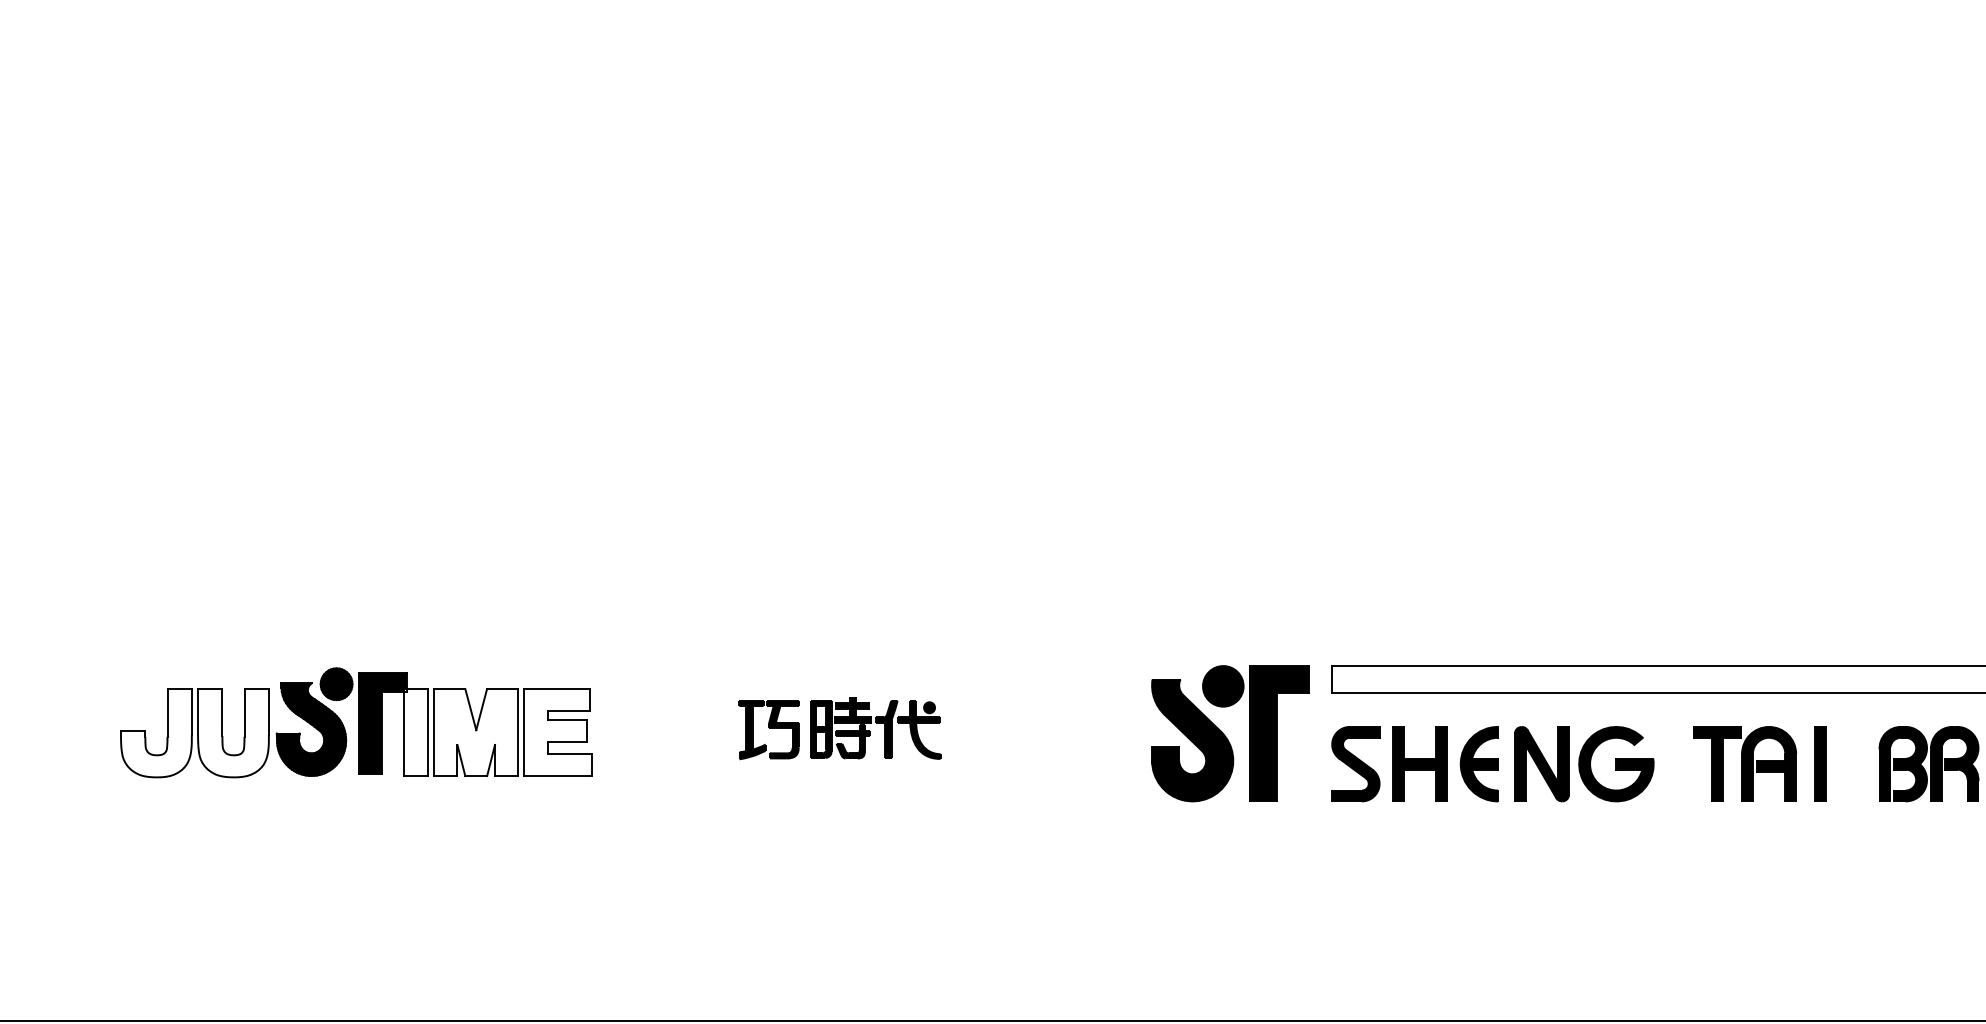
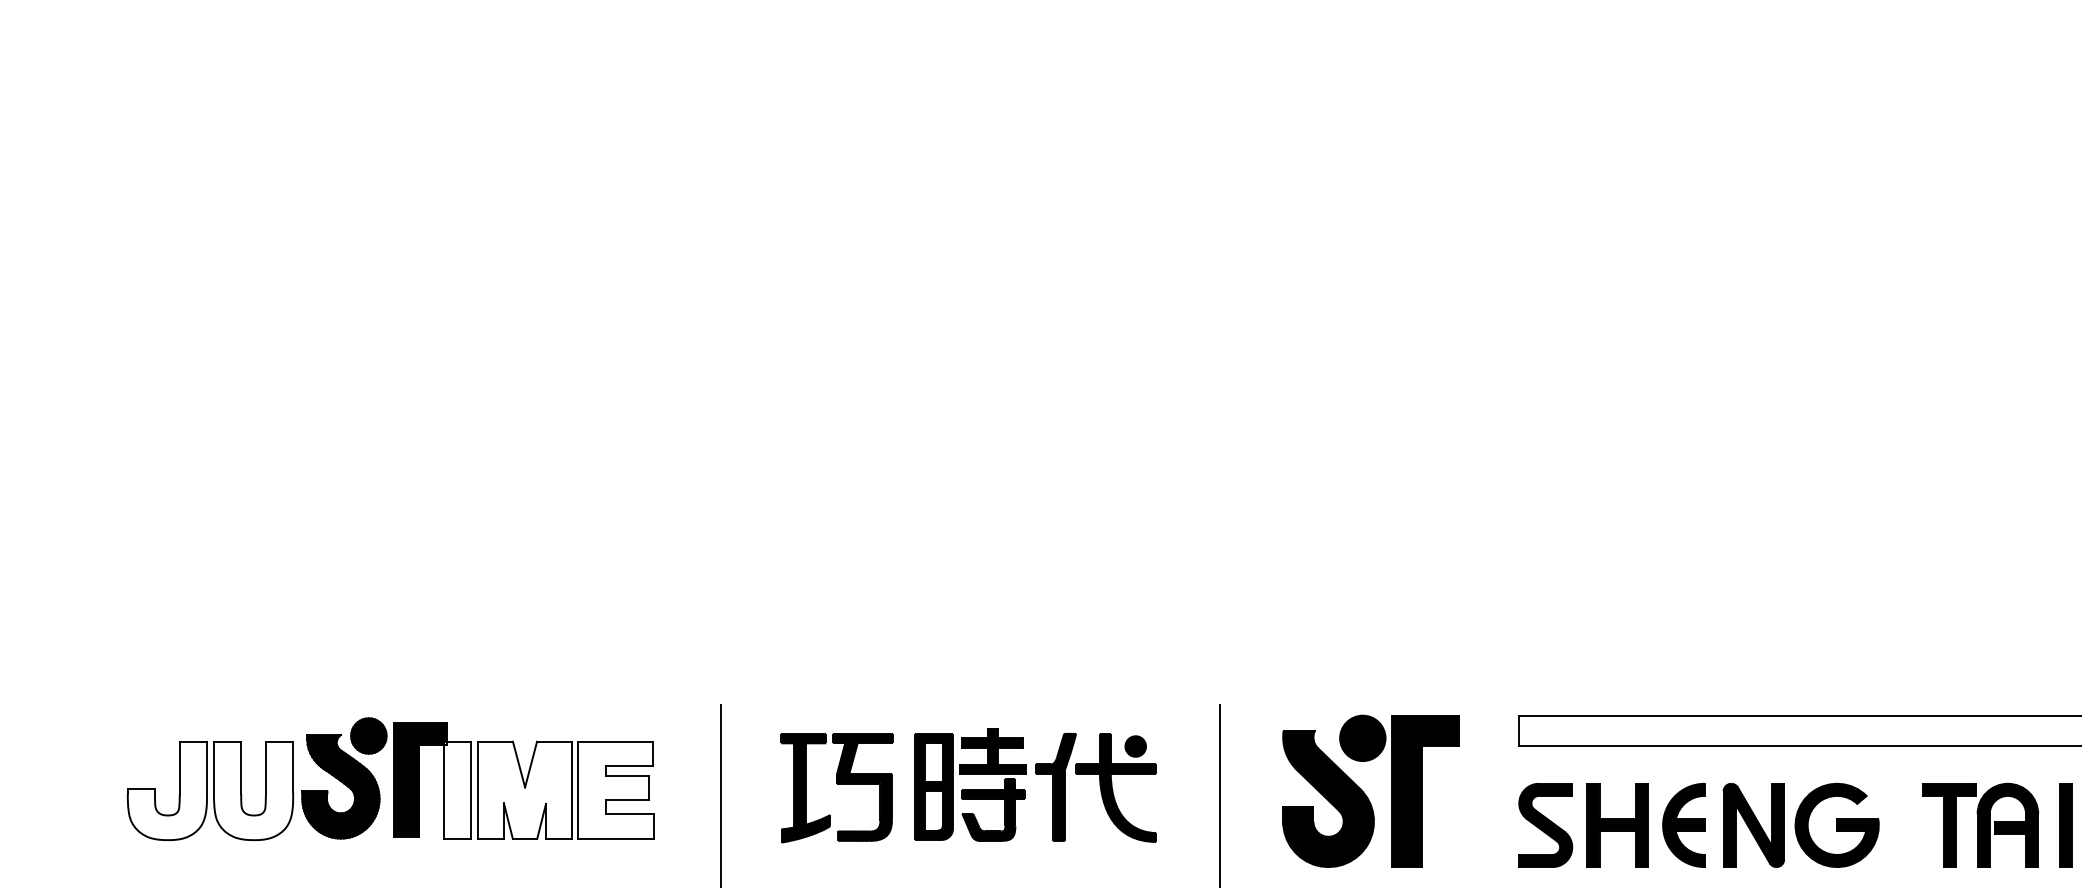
part: (356, 722) -> (391, 778), moved
part: (839, 728) -> (968, 785), size x1.67
part: (1230, 733) -> (1370, 791), moved
line: (618, 737) -> (721, 795), added
line: (1064, 737) -> (1219, 795), added

